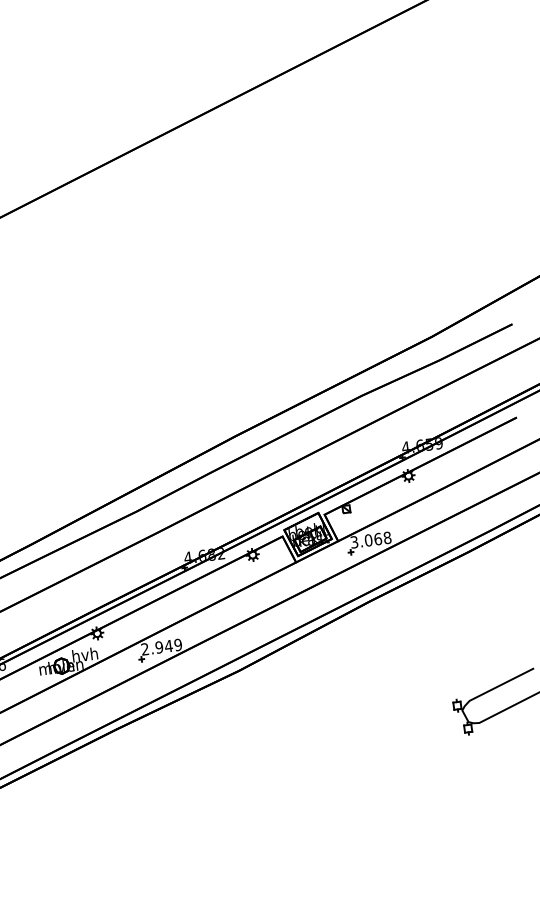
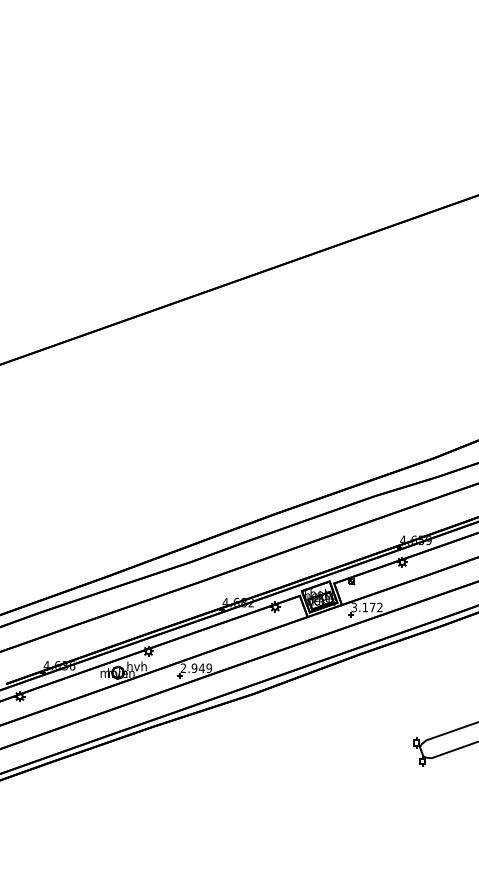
text: (377, 539) -> (372, 607), 3.068 -> 3.172

